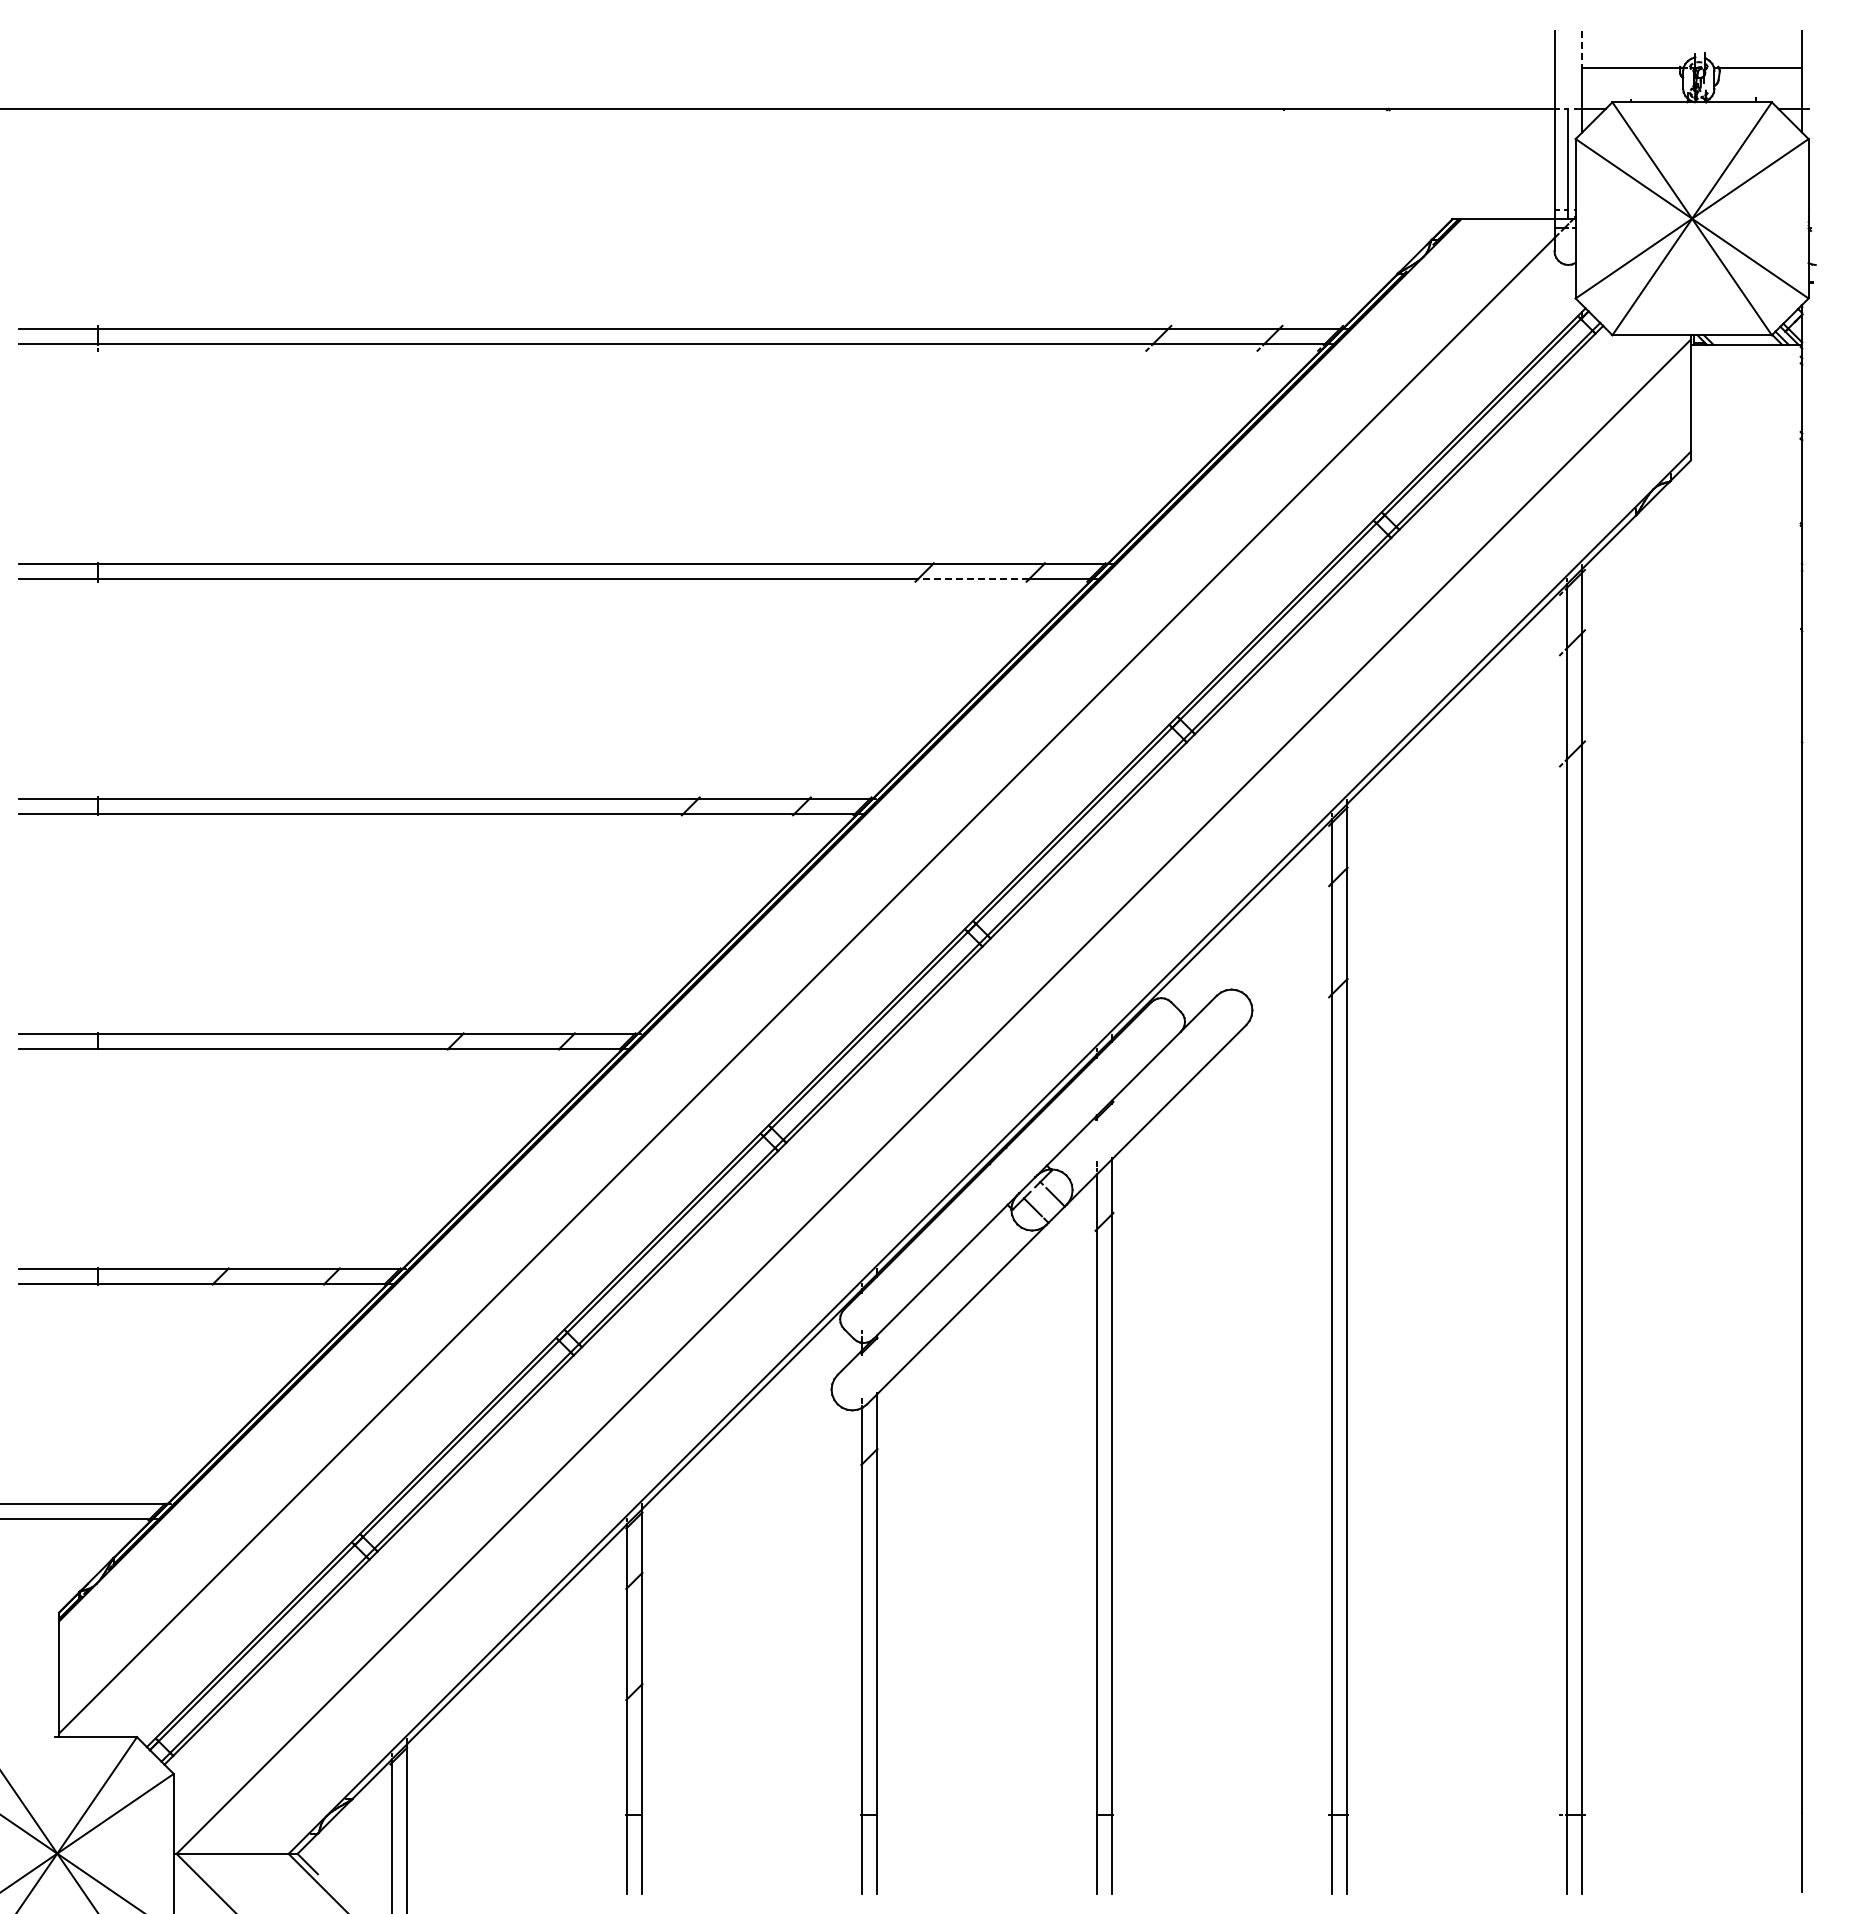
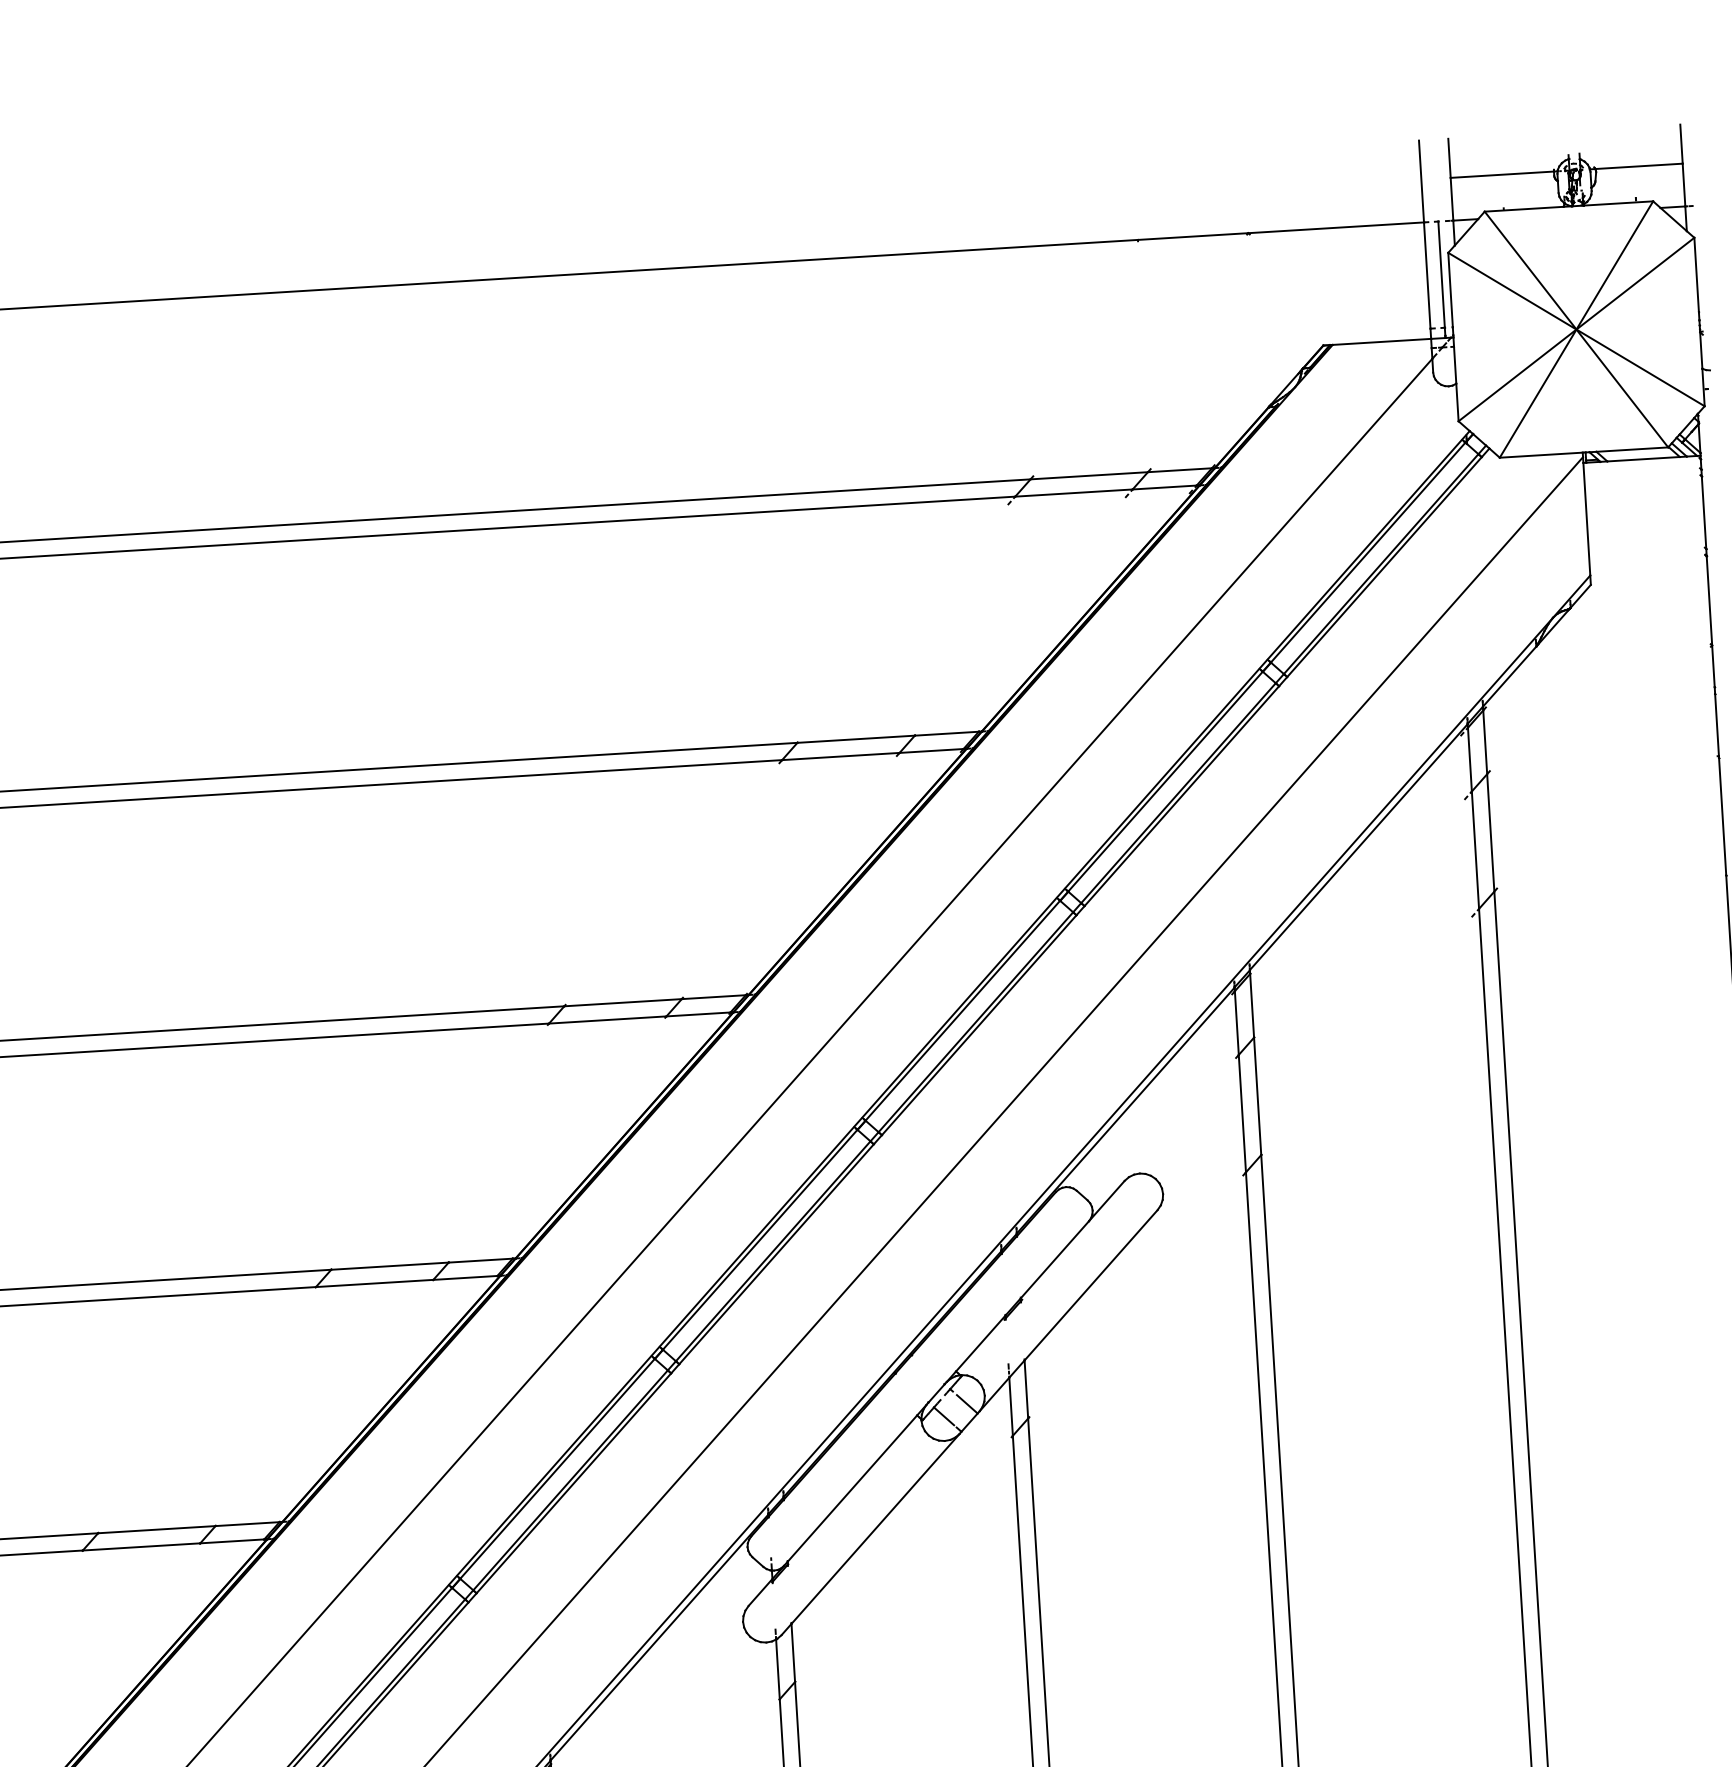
line: (1582, 50) -> (1449, 158), dashed -> solid
line: (973, 579) -> (840, 757), dashed -> solid

